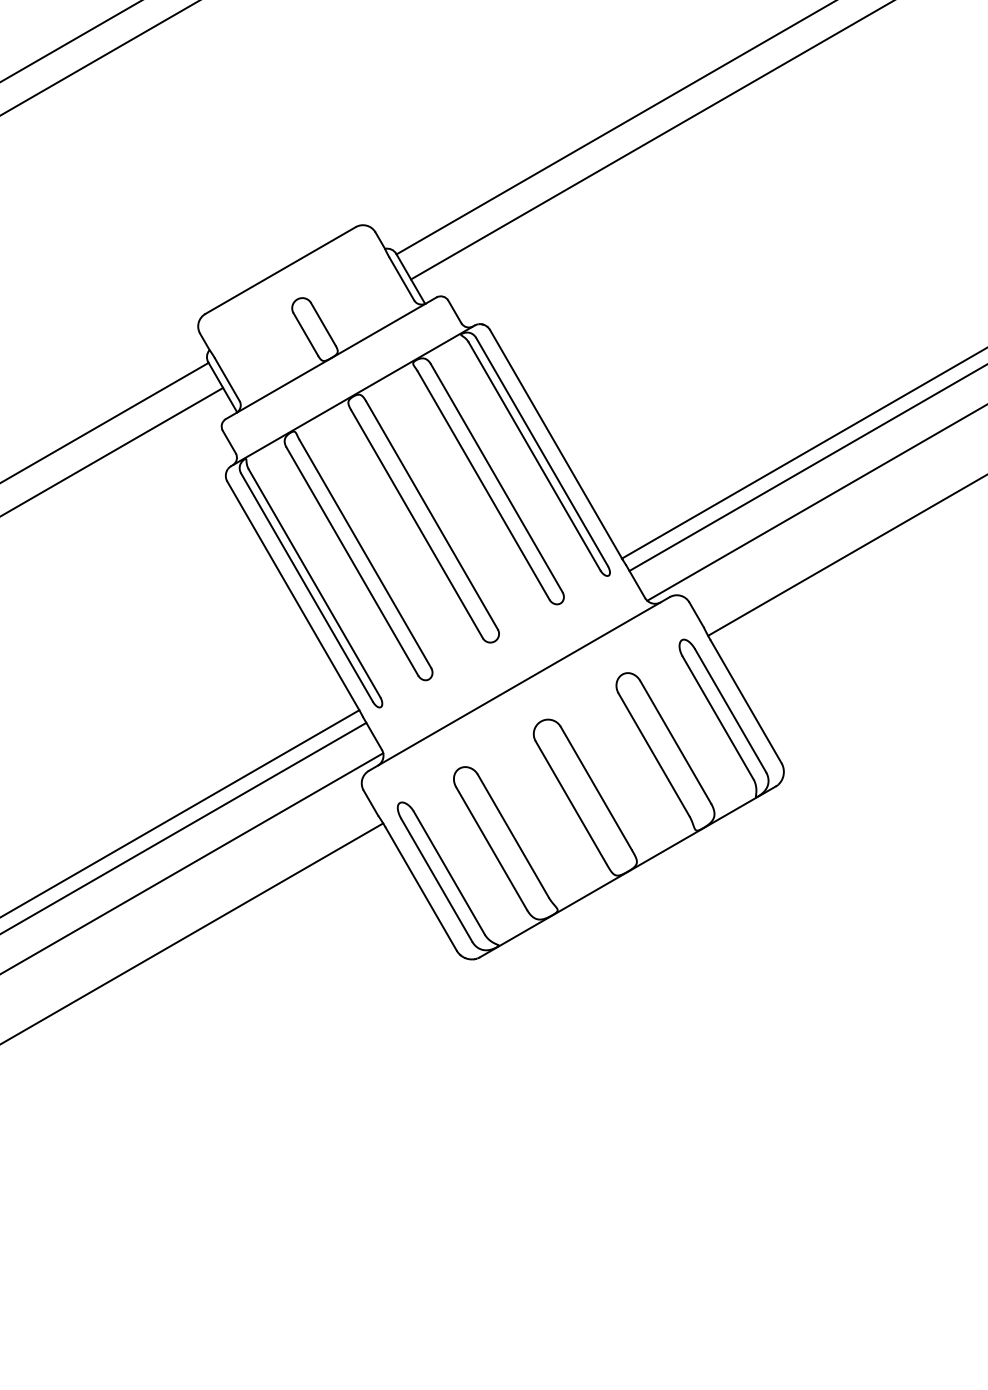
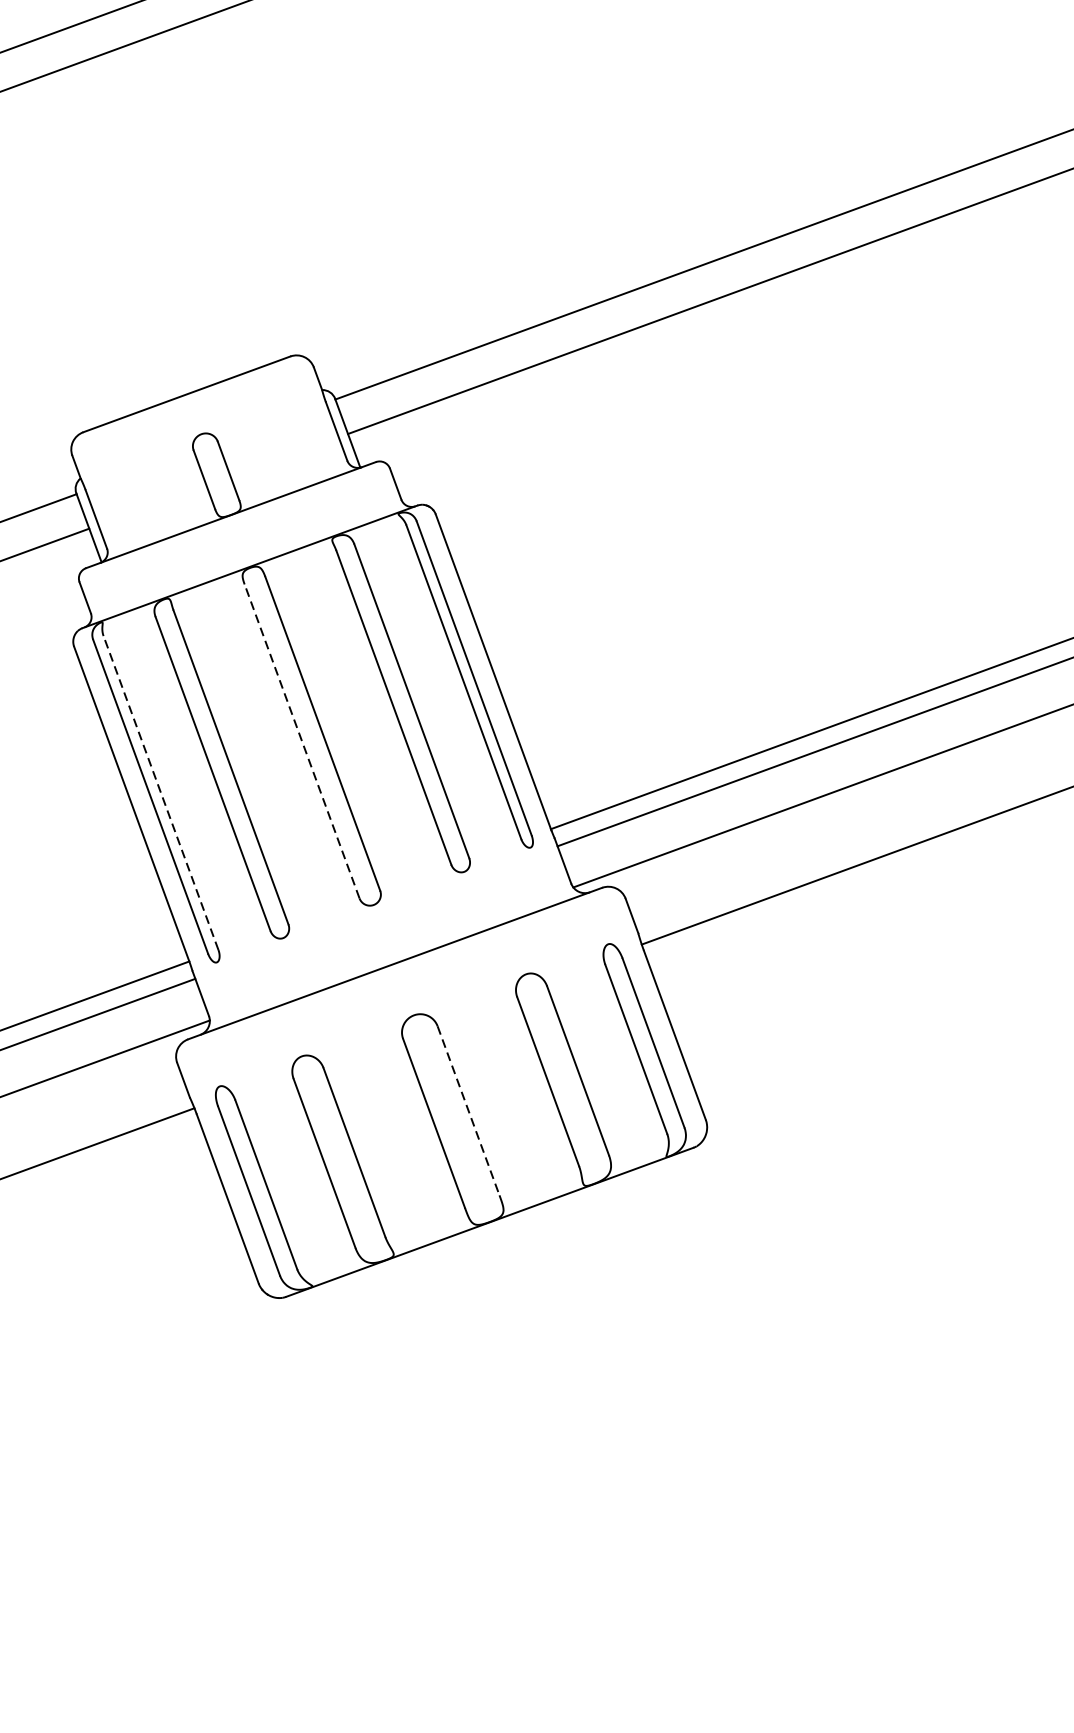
line: (417, 524) -> (302, 741), solid -> dashed
line: (314, 583) -> (160, 793), solid -> dashed
line: (596, 788) -> (468, 1111), solid -> dashed

